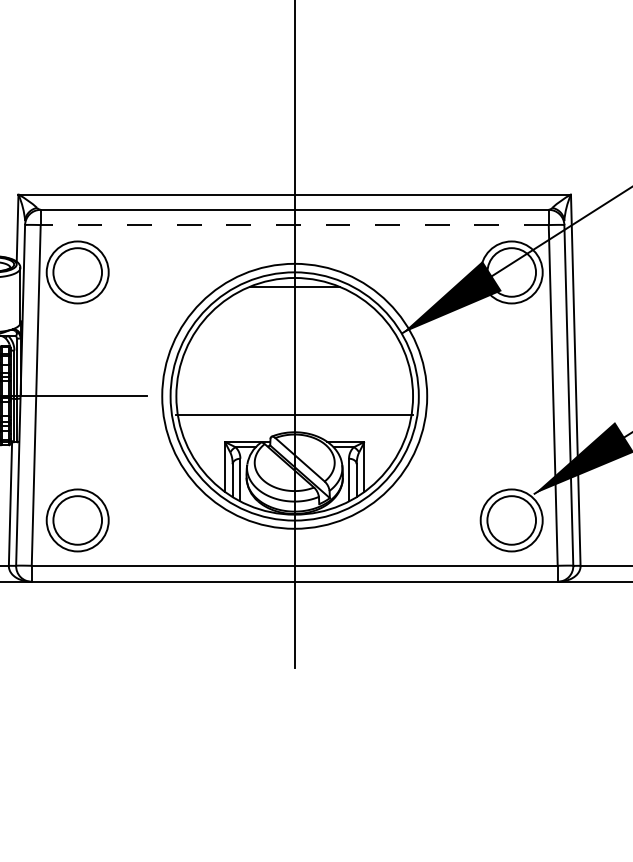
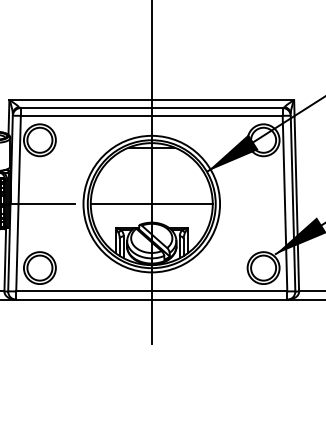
line: (294, 224) -> (151, 115), dashed -> solid
line: (294, 414) -> (151, 203), moved

